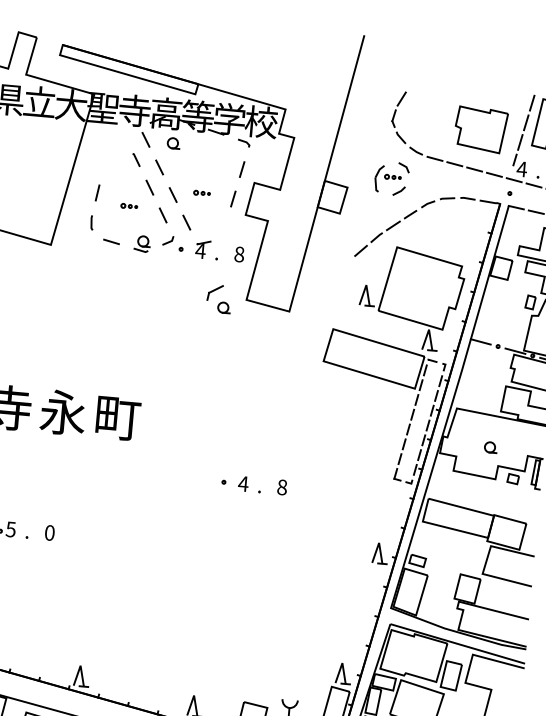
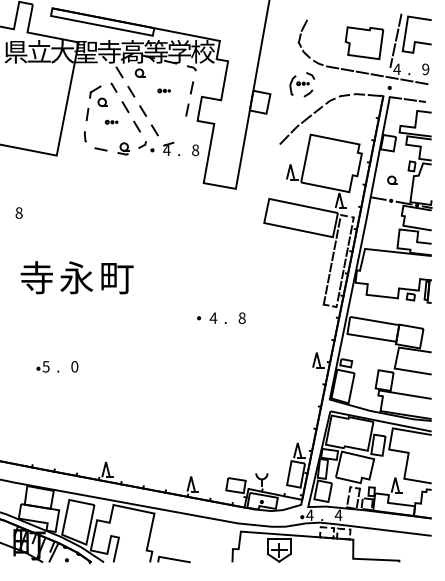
part: (201, 192) -> (163, 90), moved
part: (219, 297) -> (98, 95), moved
part: (491, 446) -> (392, 179), moved

